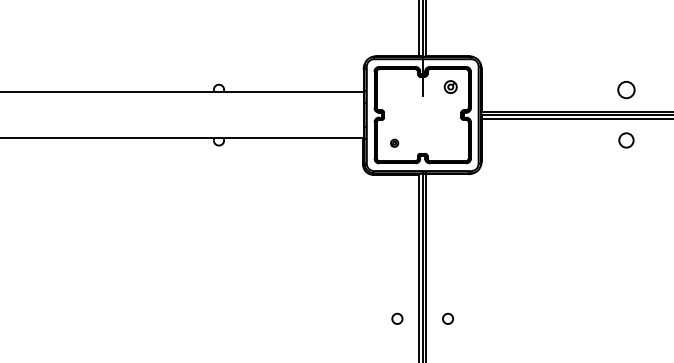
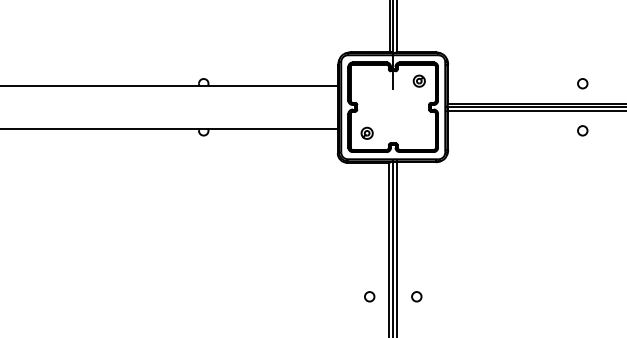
circle: (626, 89) -> (582, 83), size x0.62
circle: (626, 140) -> (582, 130), size x0.71
part: (394, 143) -> (366, 133), size x1.67

